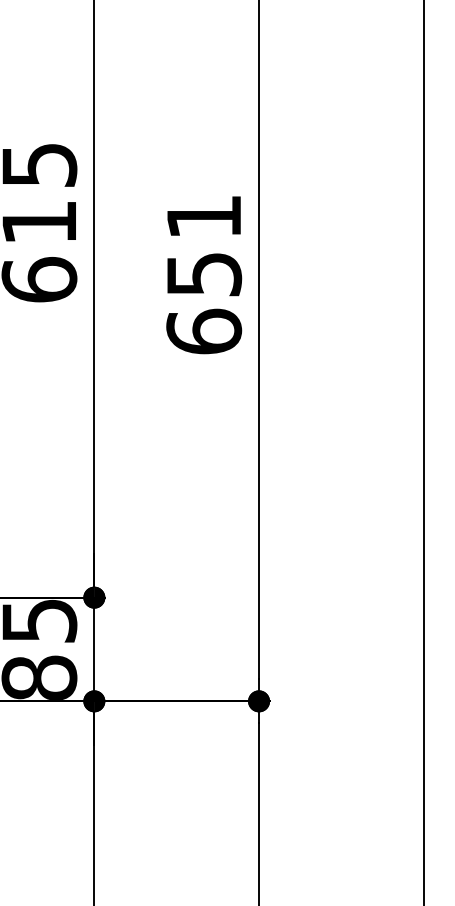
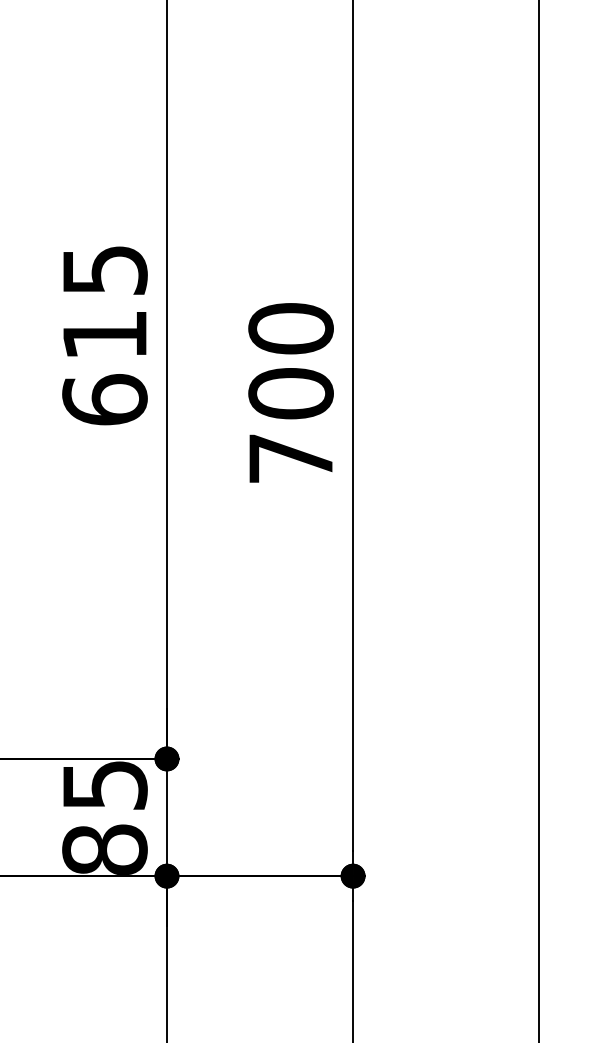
text: (203, 274) -> (290, 393), 651 -> 700

